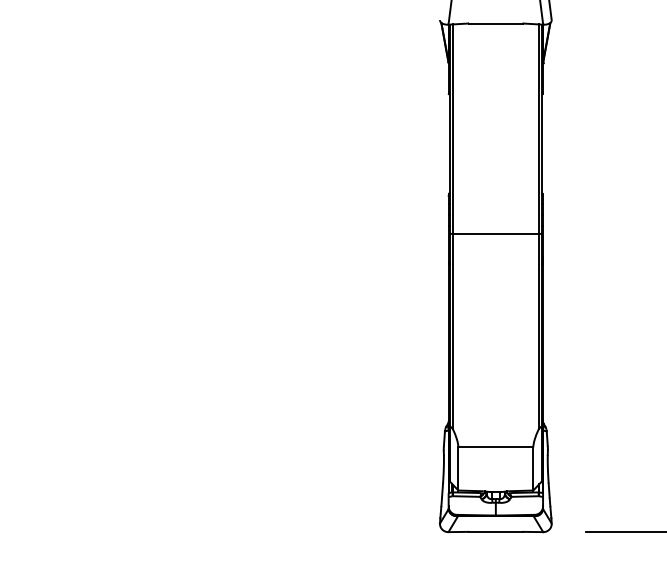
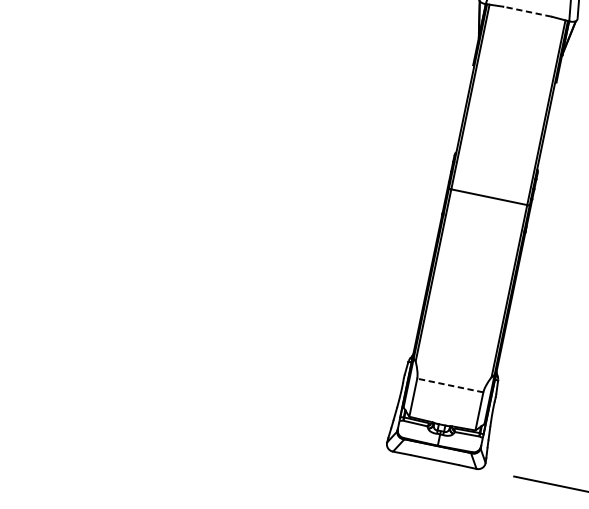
line: (495, 23) -> (527, 11), solid -> dashed
line: (495, 447) -> (449, 385), solid -> dashed

